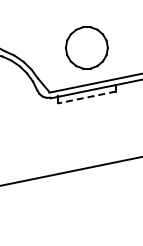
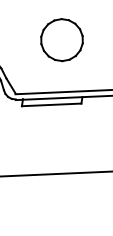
part: (86, 47) -> (61, 39), moved
line: (86, 97) -> (51, 104), dashed -> solid

